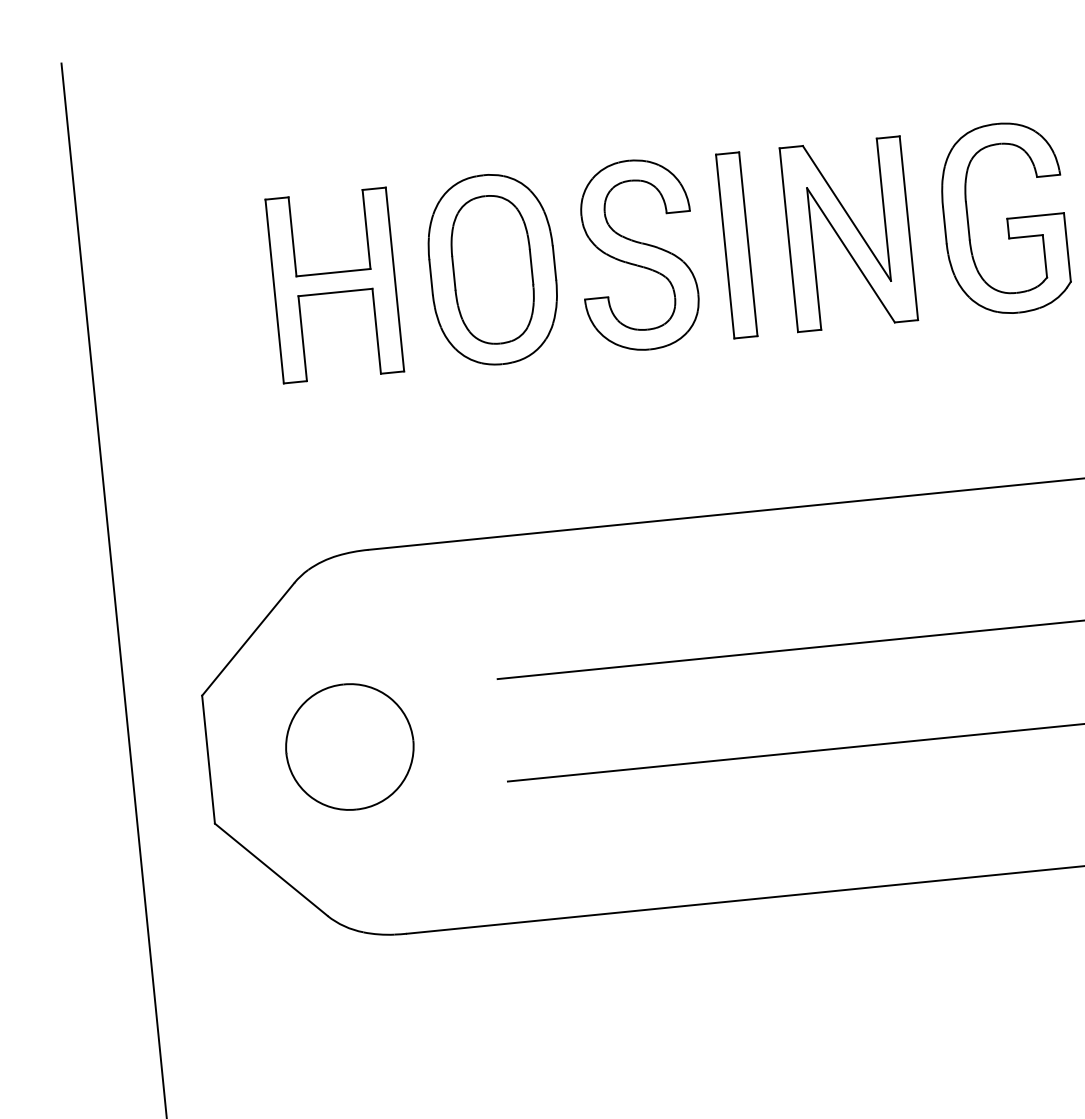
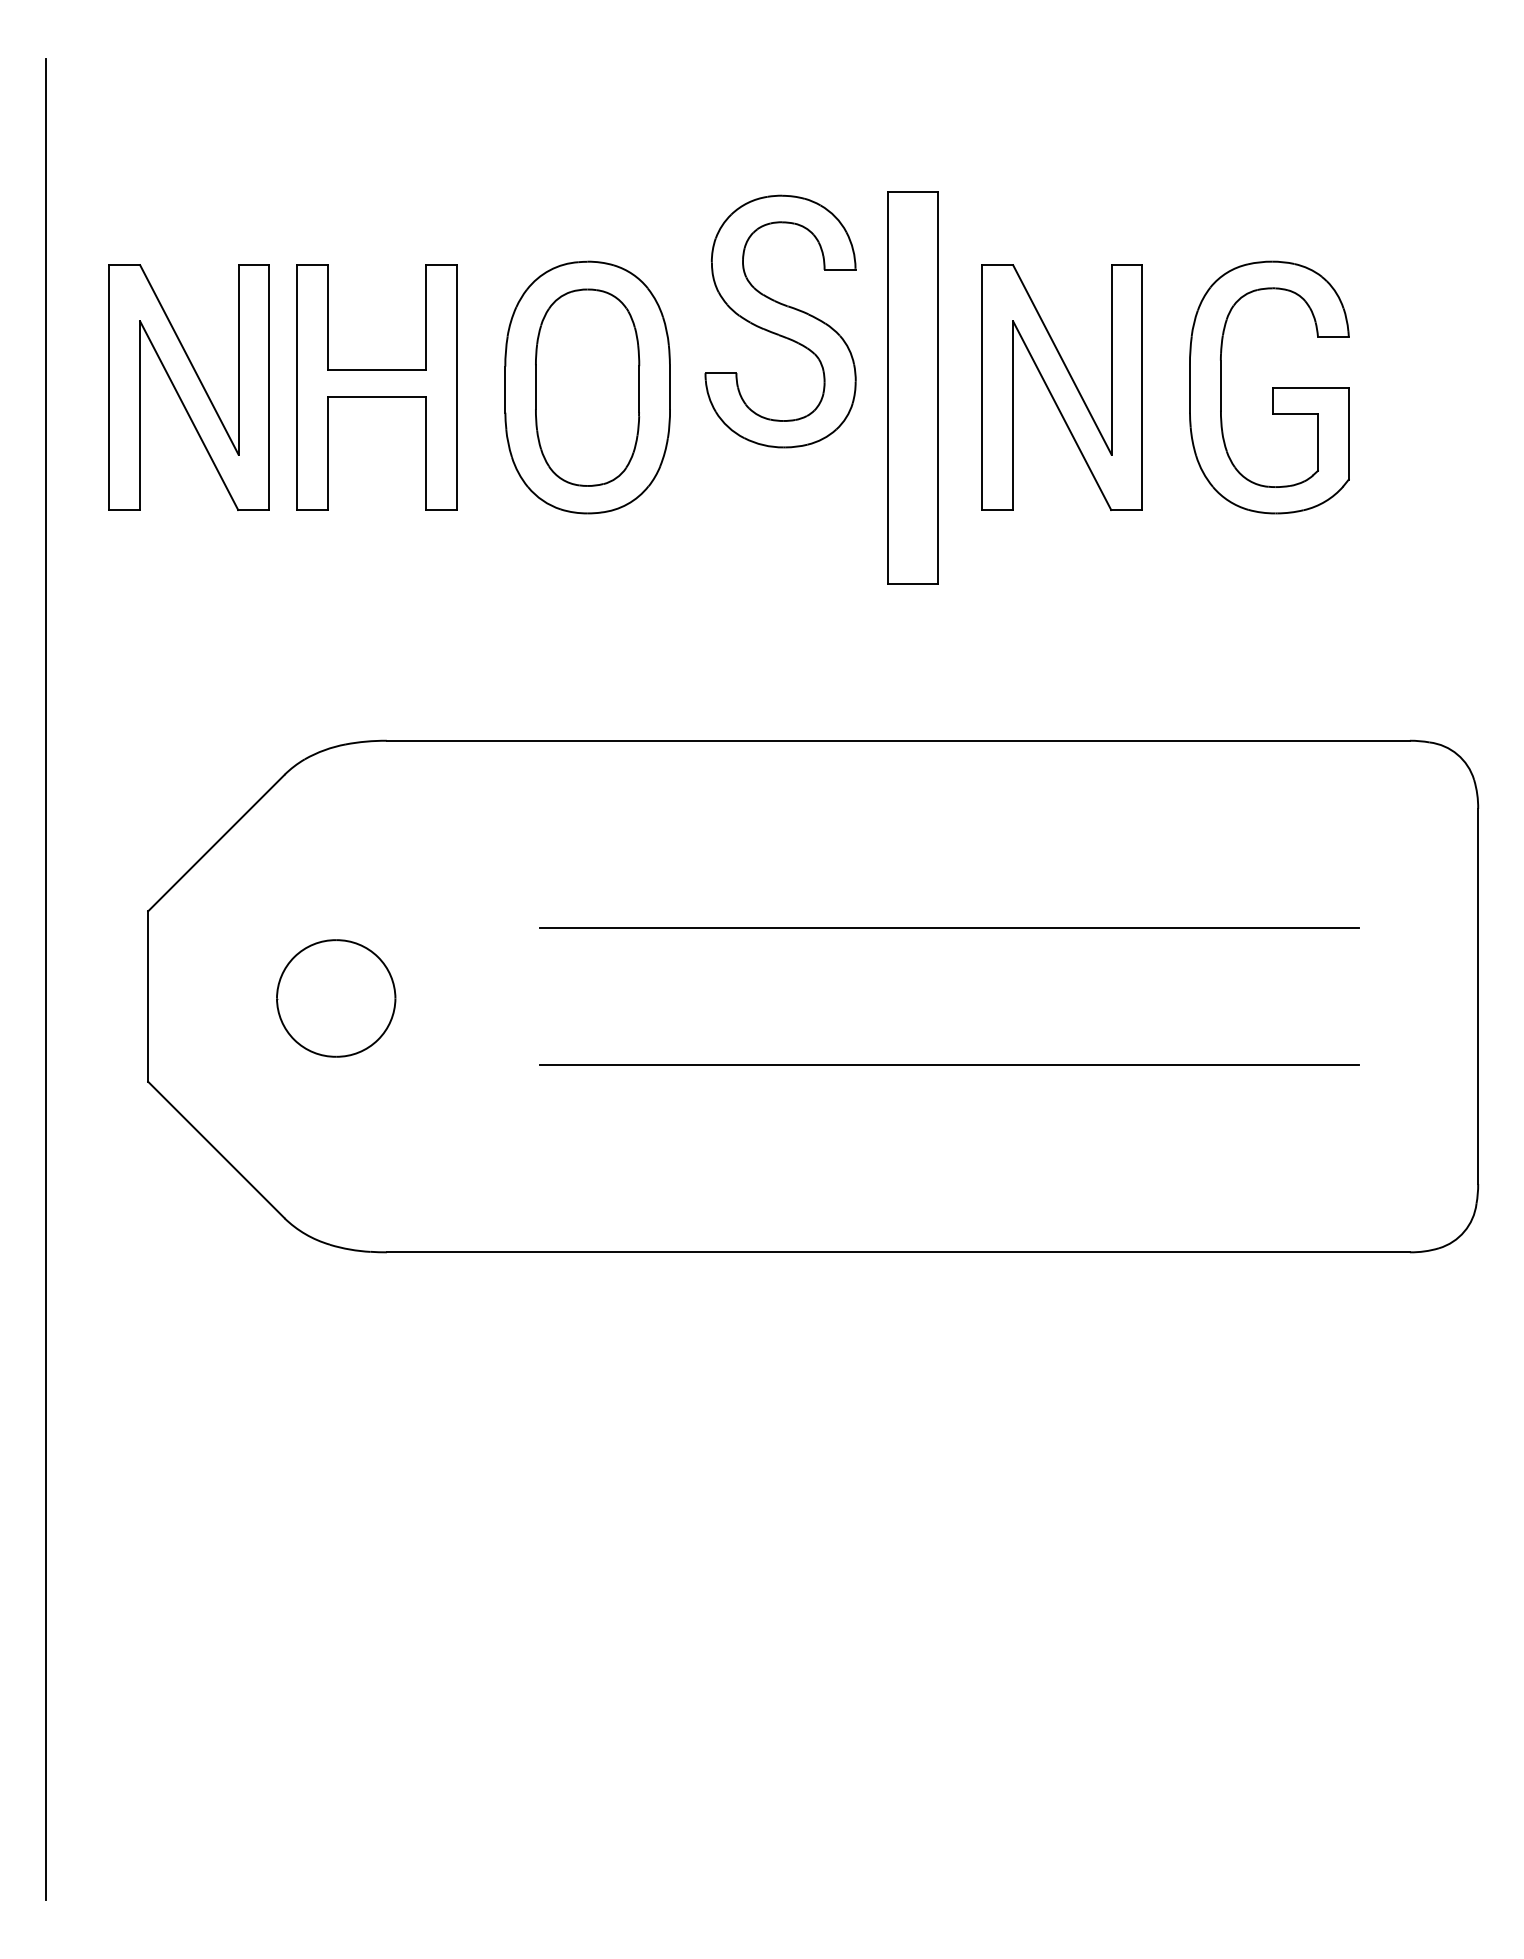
part: (736, 245) -> (912, 387), size x1.6
part: (637, 255) -> (780, 321), moved
part: (193, 299) -> (188, 387), added
part: (349, 747) -> (335, 998), size x0.7

